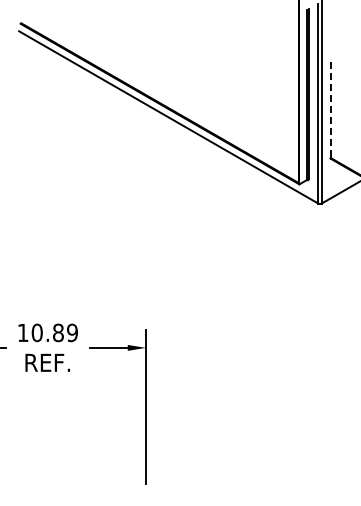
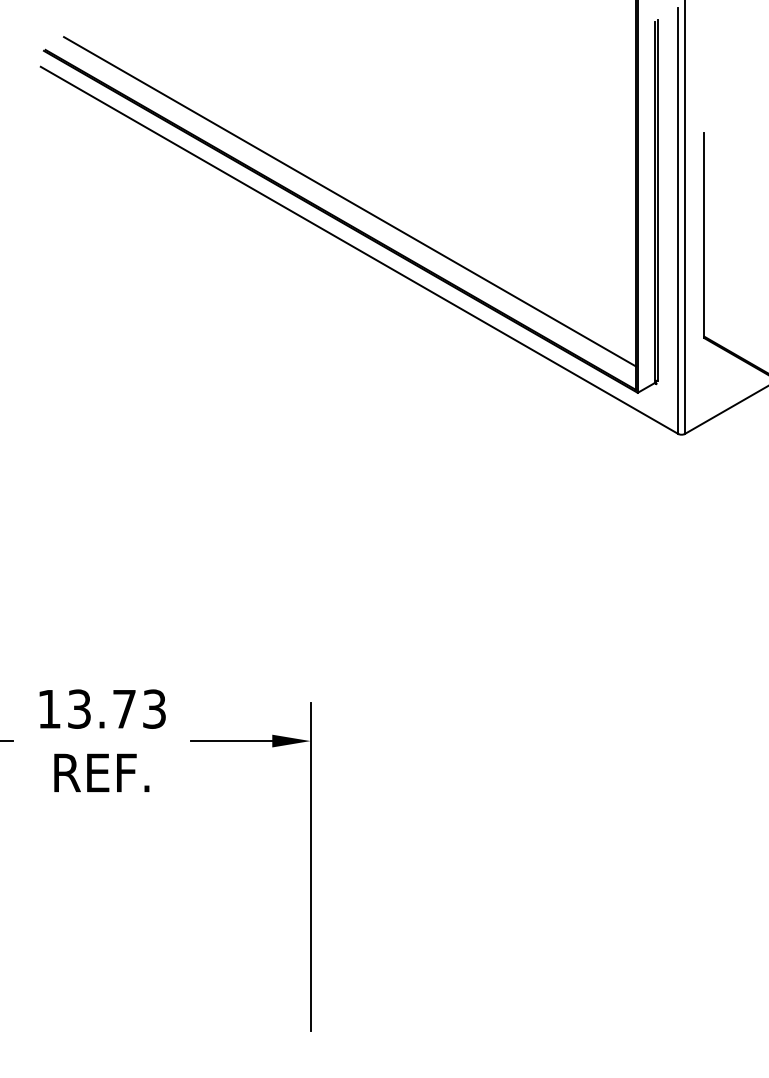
line: (164, 94) -> (350, 201), added
line: (330, 111) -> (703, 237), dashed -> solid
text: (54, 332) -> (116, 708), 10.89 -> 13.73

